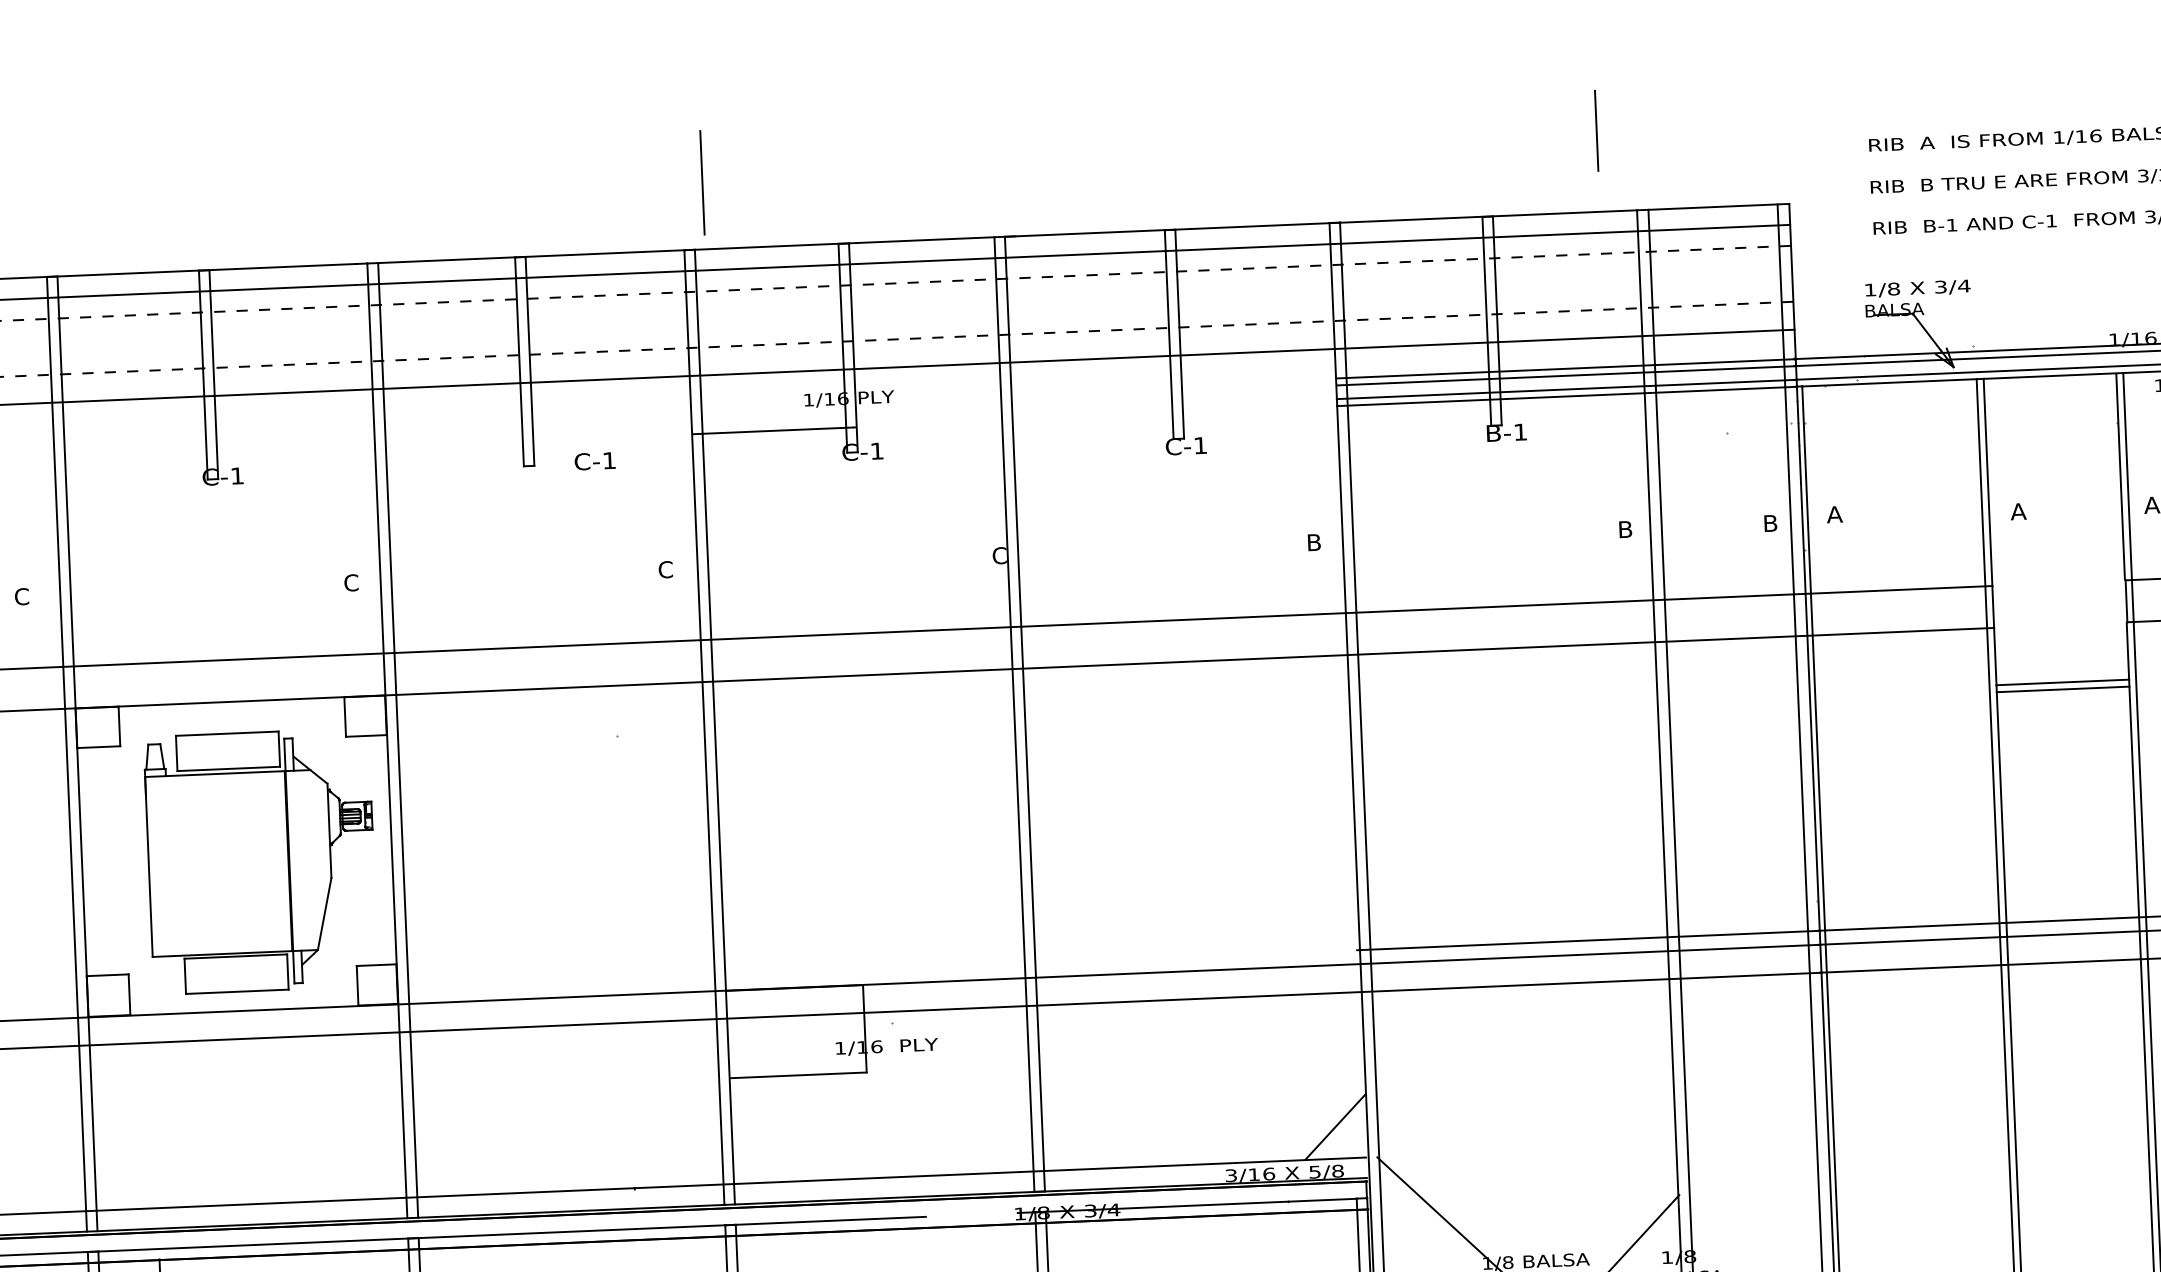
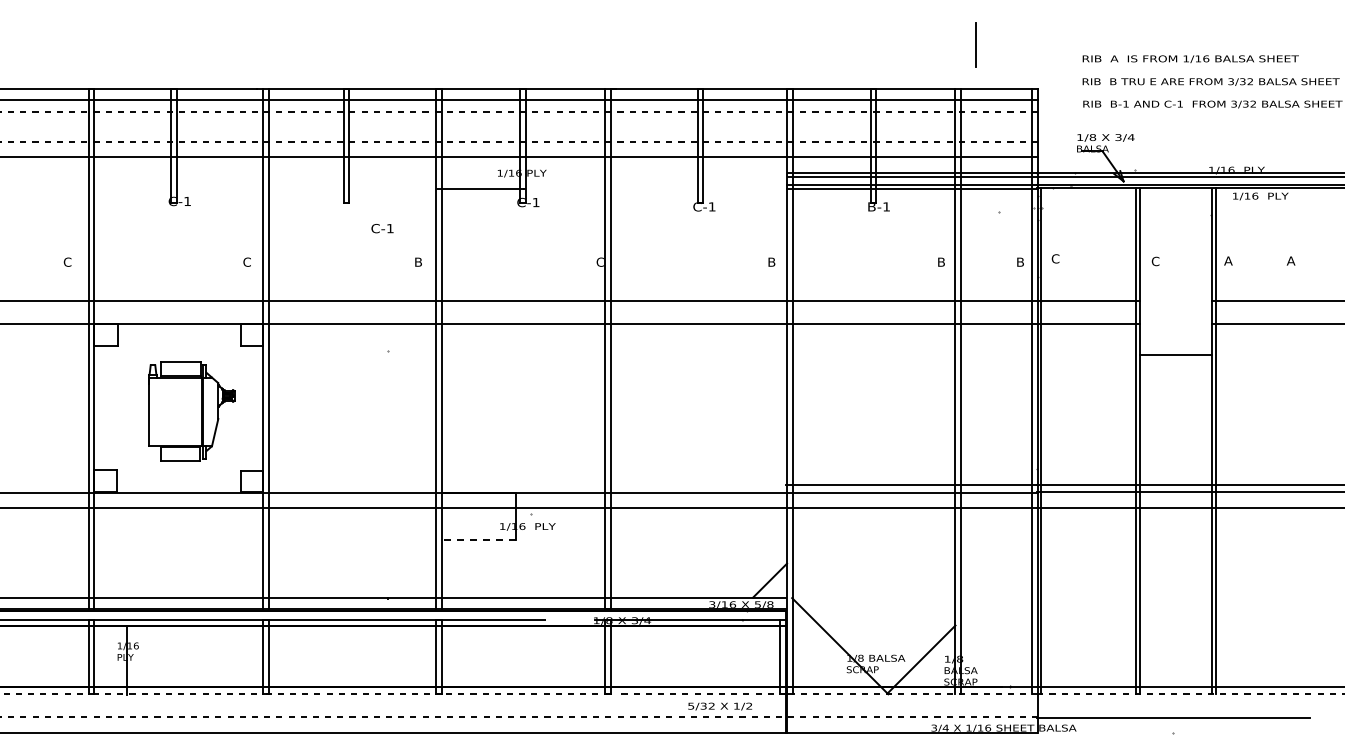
line: (1596, 130) -> (975, 44), moved
line: (702, 182) -> (447, 52), removed
text: (595, 461) -> (382, 228), moved
text: (2018, 511) -> (1155, 261), A -> C
text: (1834, 513) -> (1055, 258), A -> C
text: (665, 568) -> (418, 261), C -> B
line: (2062, 690) -> (1175, 359), removed
part: (260, 861) -> (191, 411), size x0.7
line: (797, 1075) -> (478, 540), solid -> dashed

